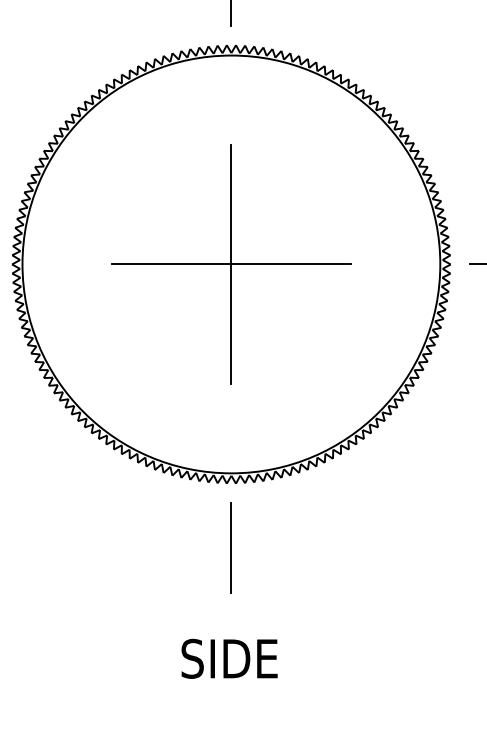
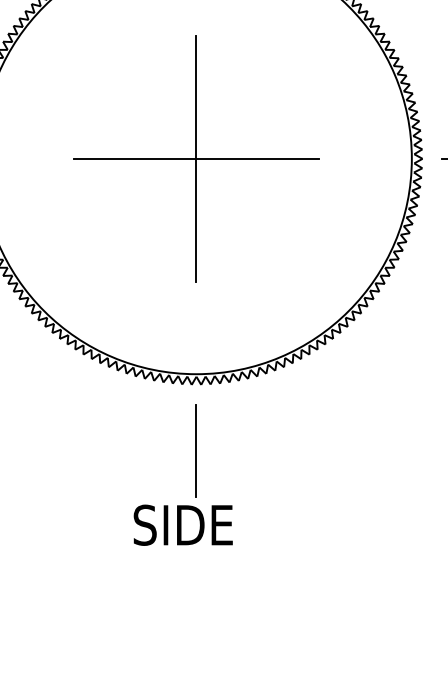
text: (229, 658) -> (183, 524), moved

